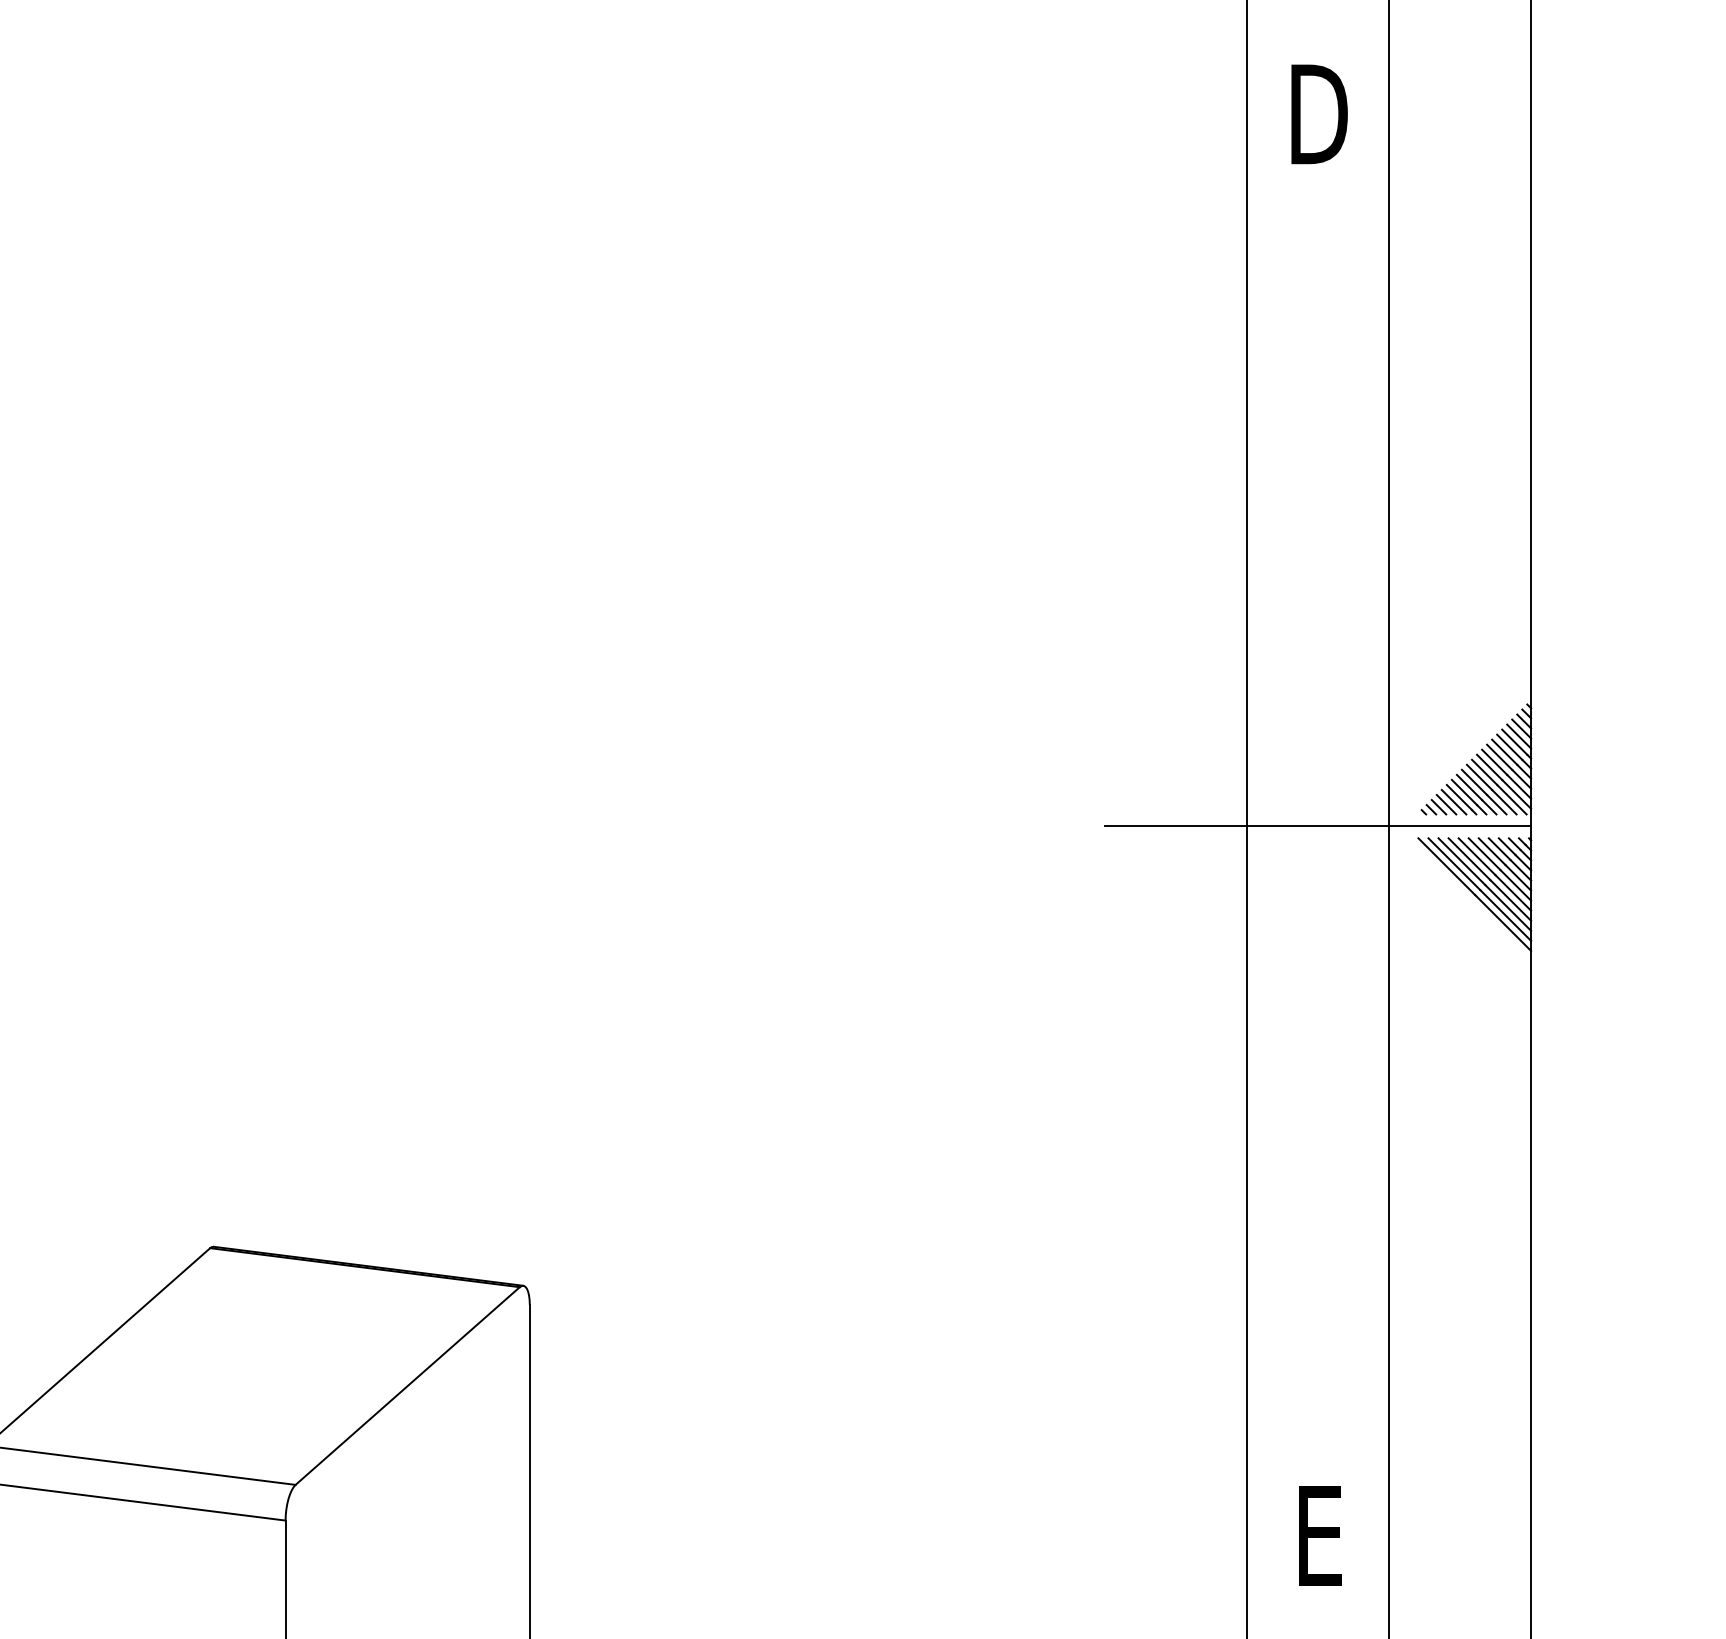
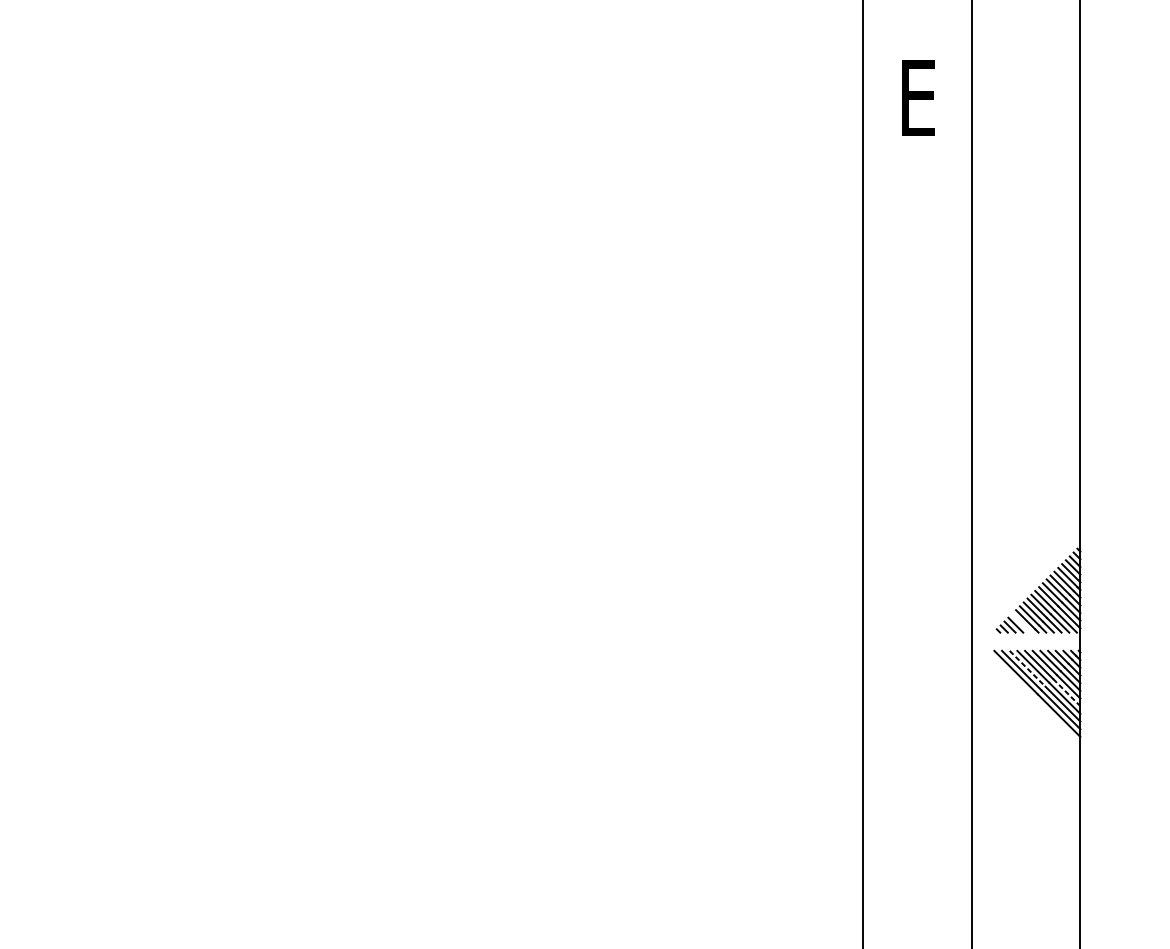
text: (1319, 114) -> (918, 98), D -> E
line: (1453, 801) -> (1021, 622), removed
line: (1317, 826) -> (917, 641), removed
line: (1462, 862) -> (1027, 669), solid -> dashed
line: (1513, 893) -> (1066, 693), solid -> dashed

